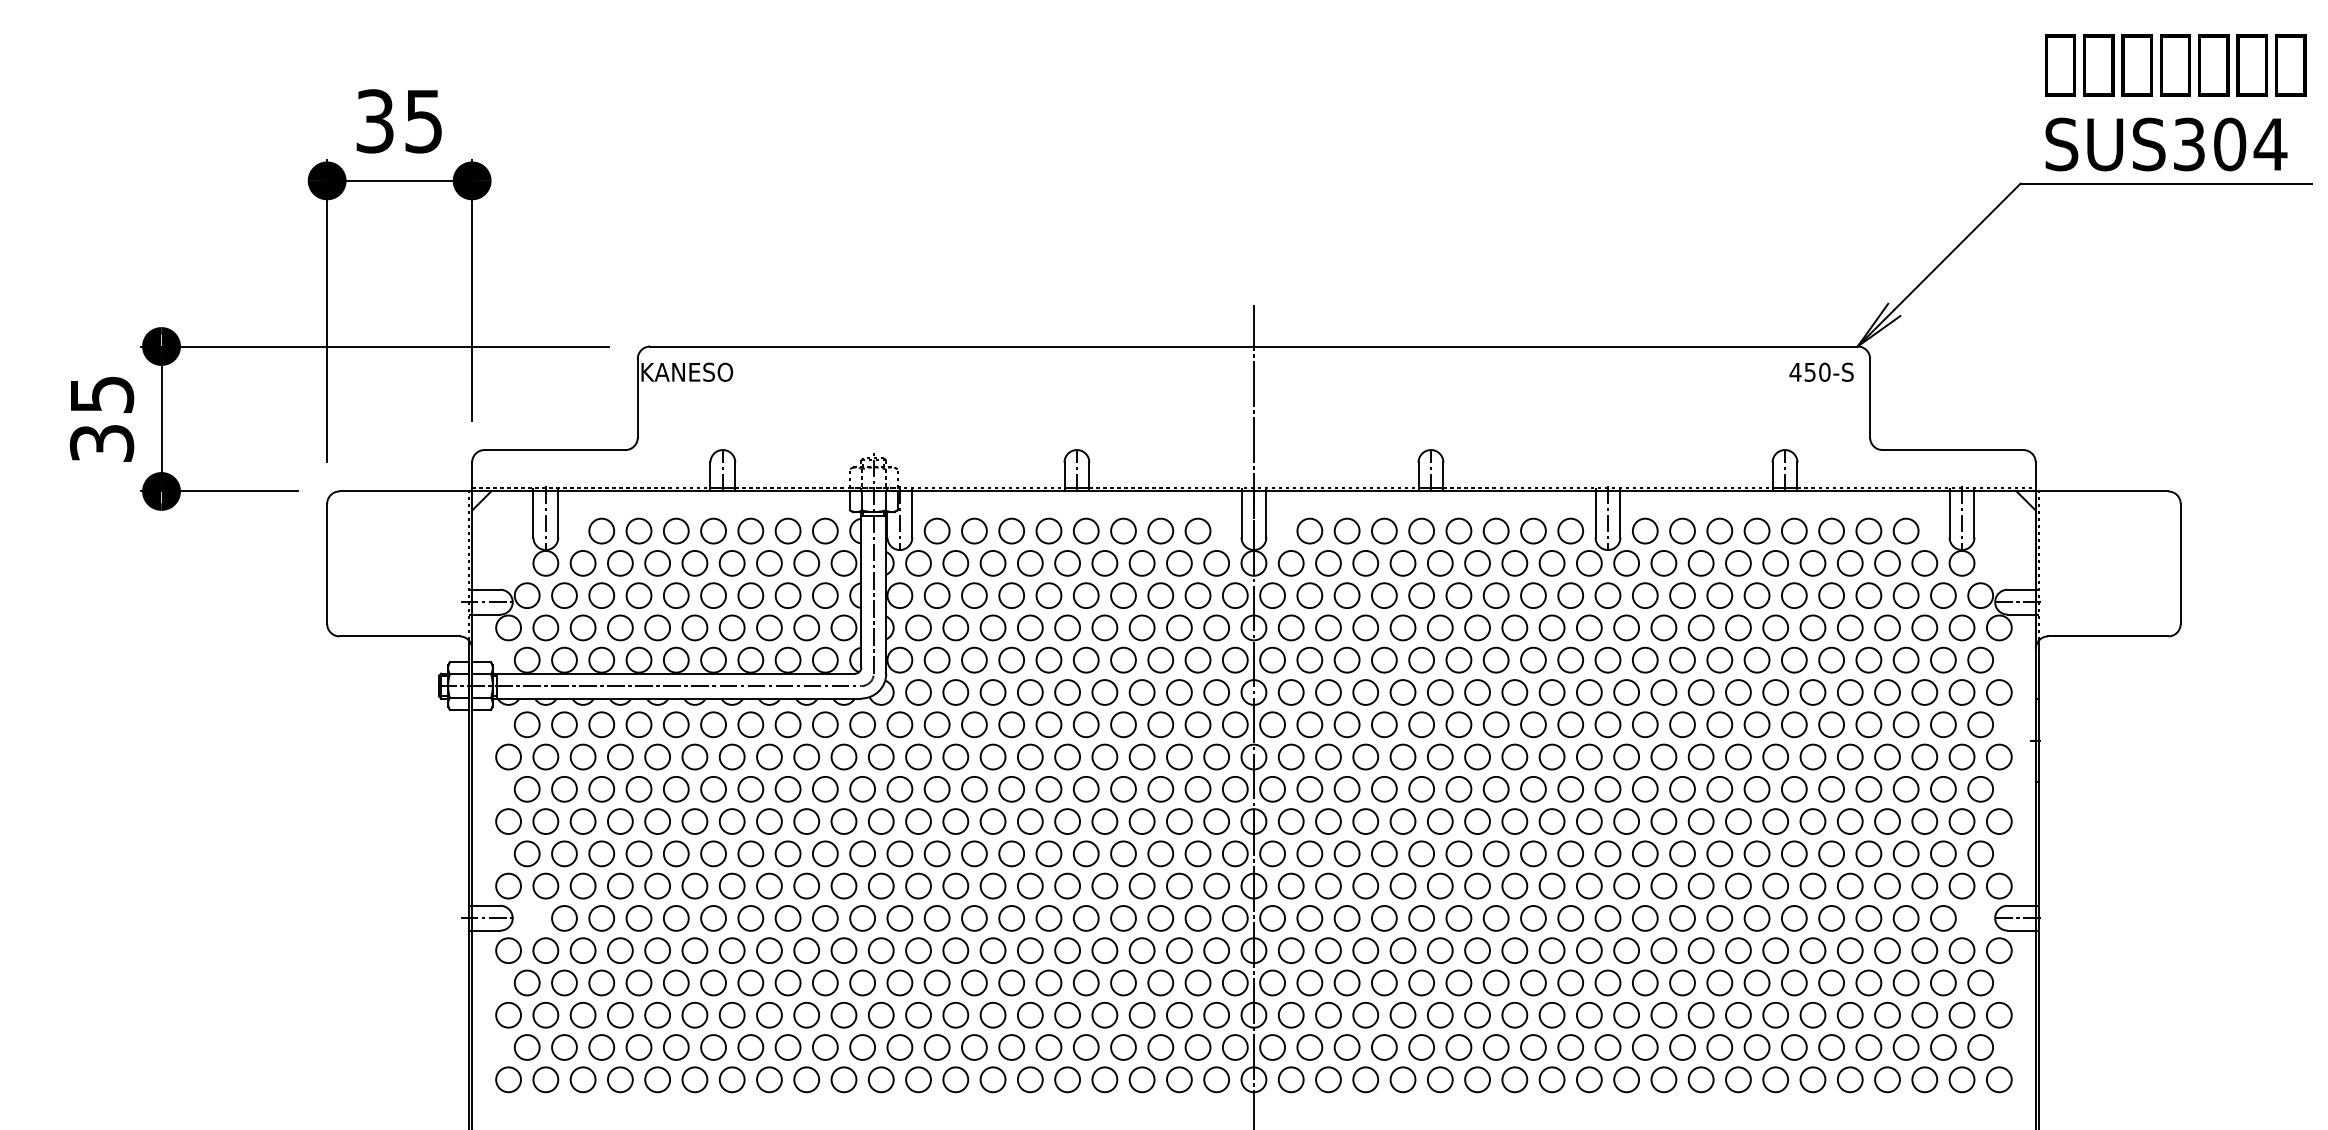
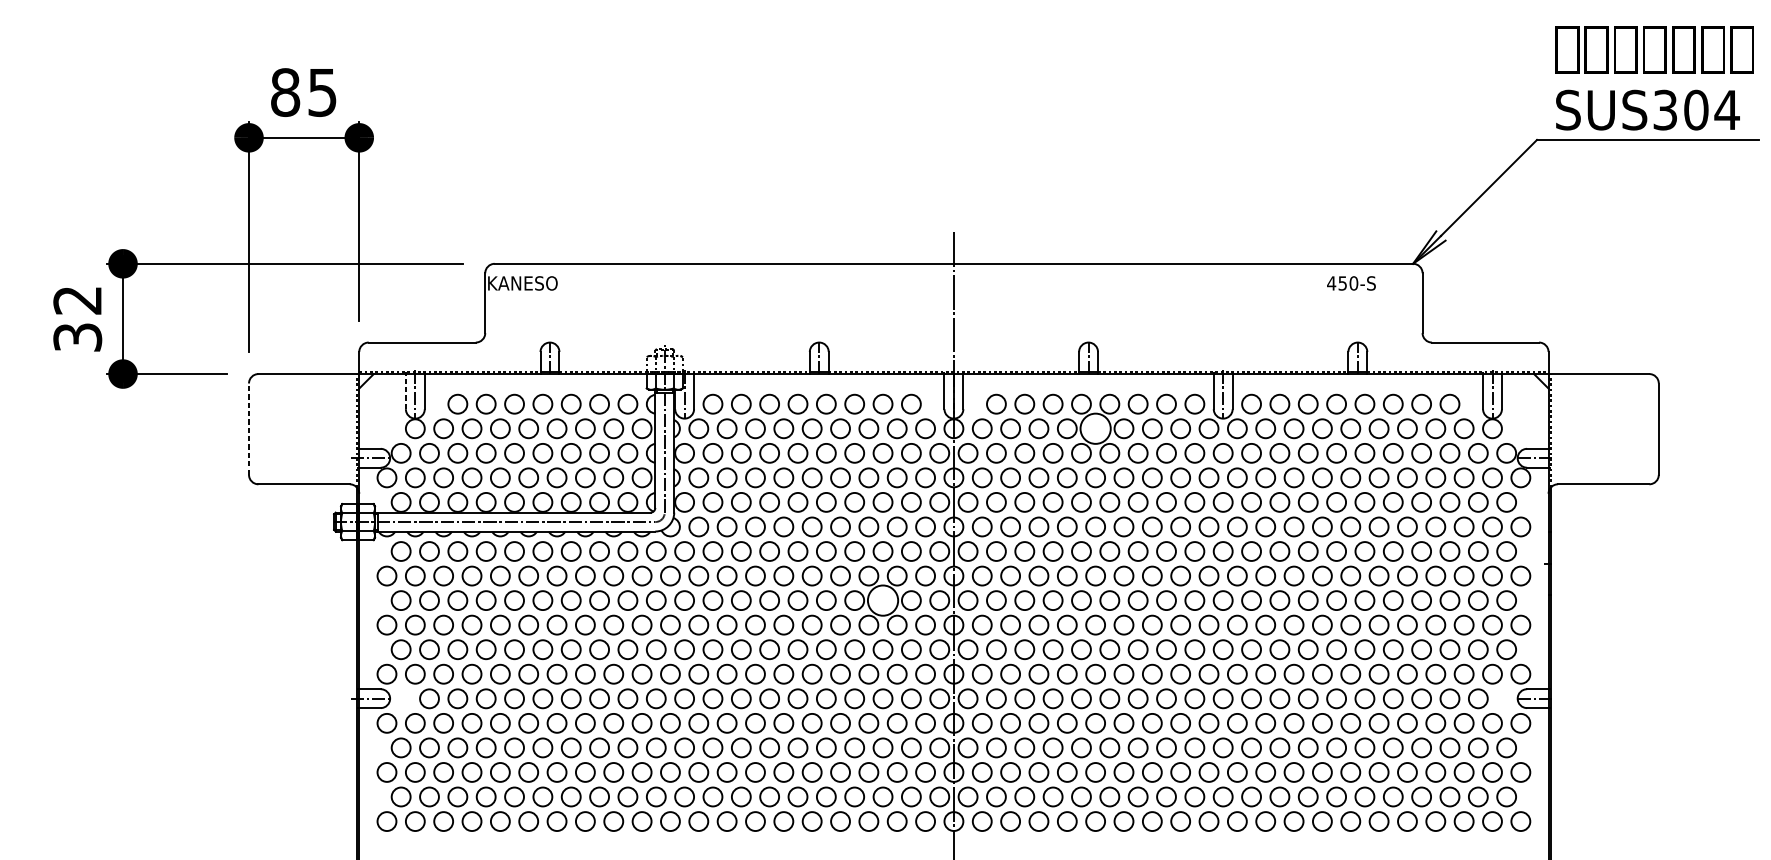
text: (375, 121) -> (285, 92), 35 -> 85
text: (1821, 371) -> (1351, 282), moved
text: (101, 395) -> (77, 301), 35 -> 32
line: (533, 514) -> (405, 391), solid -> dashed
circle: (1439, 562) -> (1095, 428), size x1.6
line: (327, 563) -> (249, 428), solid -> dashed
circle: (1160, 788) -> (882, 599), size x1.6

